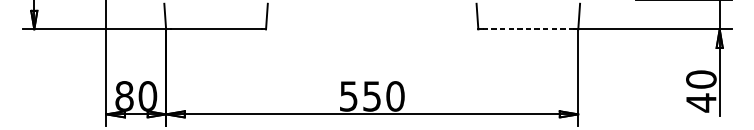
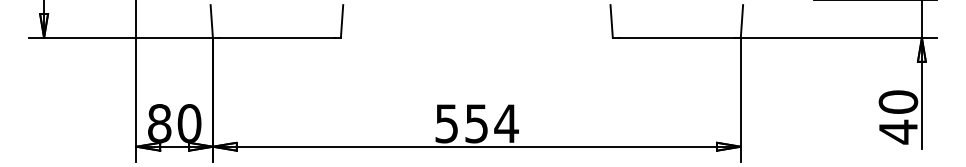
line: (528, 29) -> (677, 37), dashed -> solid
text: (395, 96) -> (506, 123), 550 -> 554

